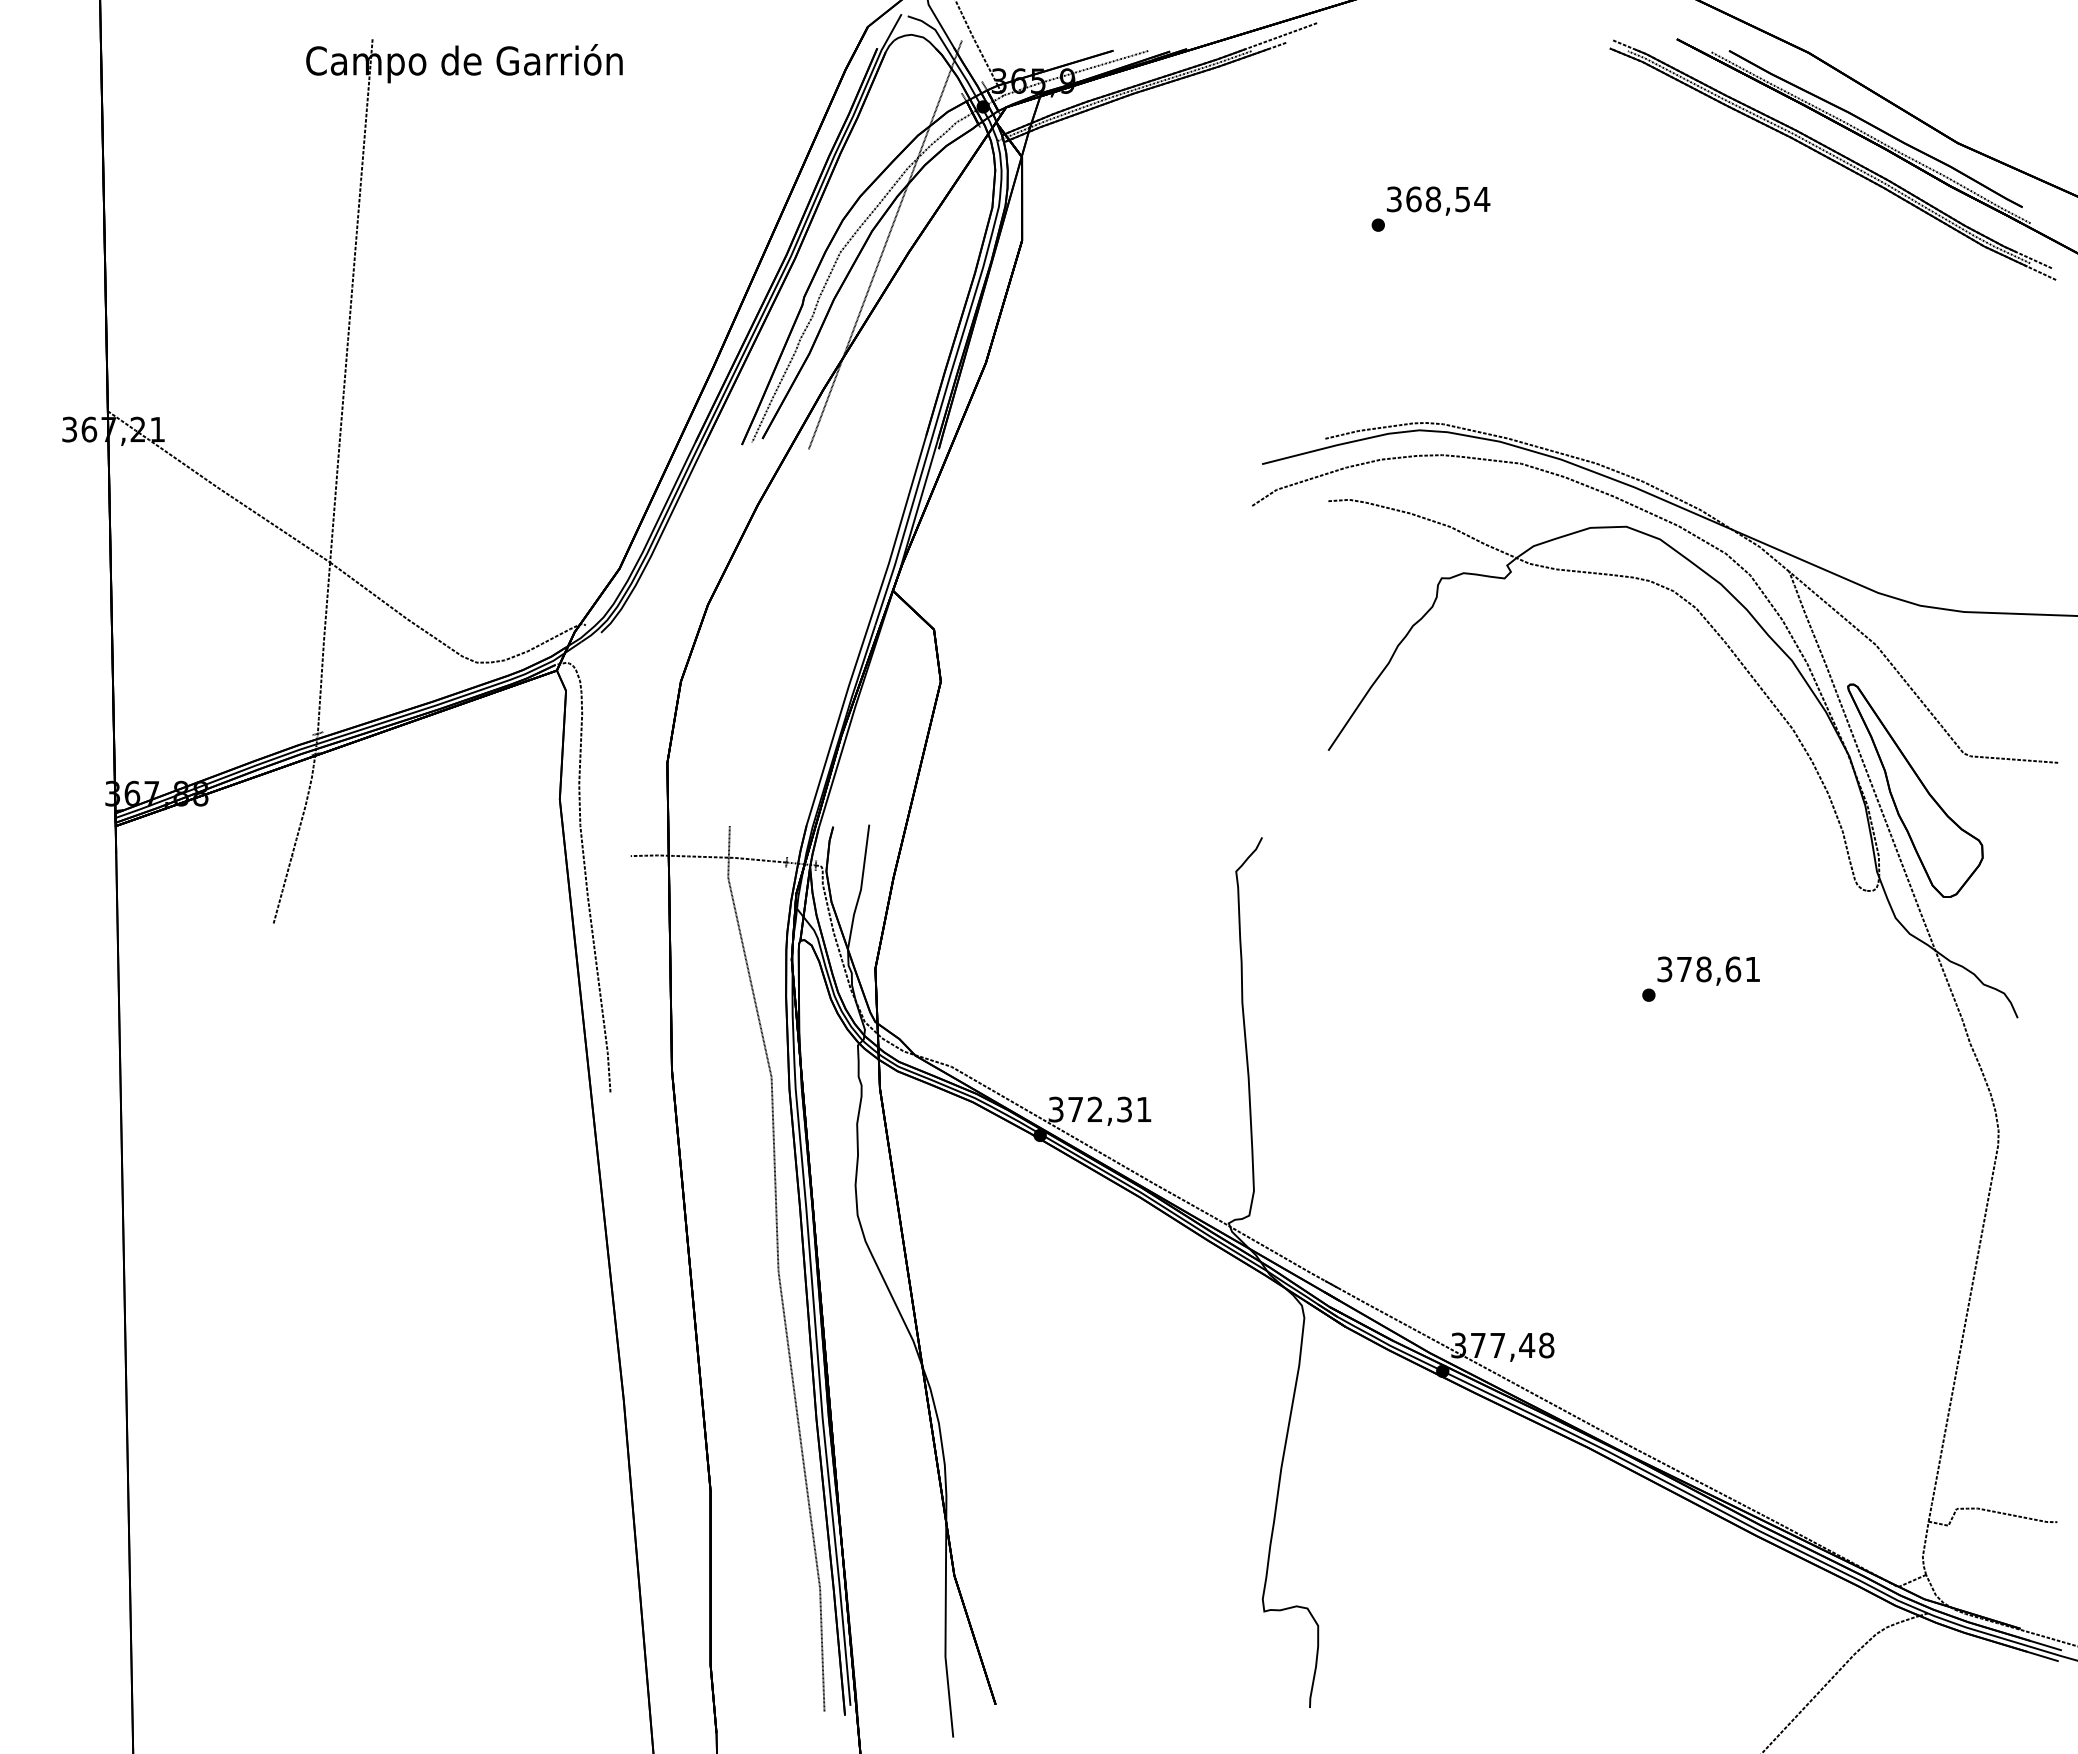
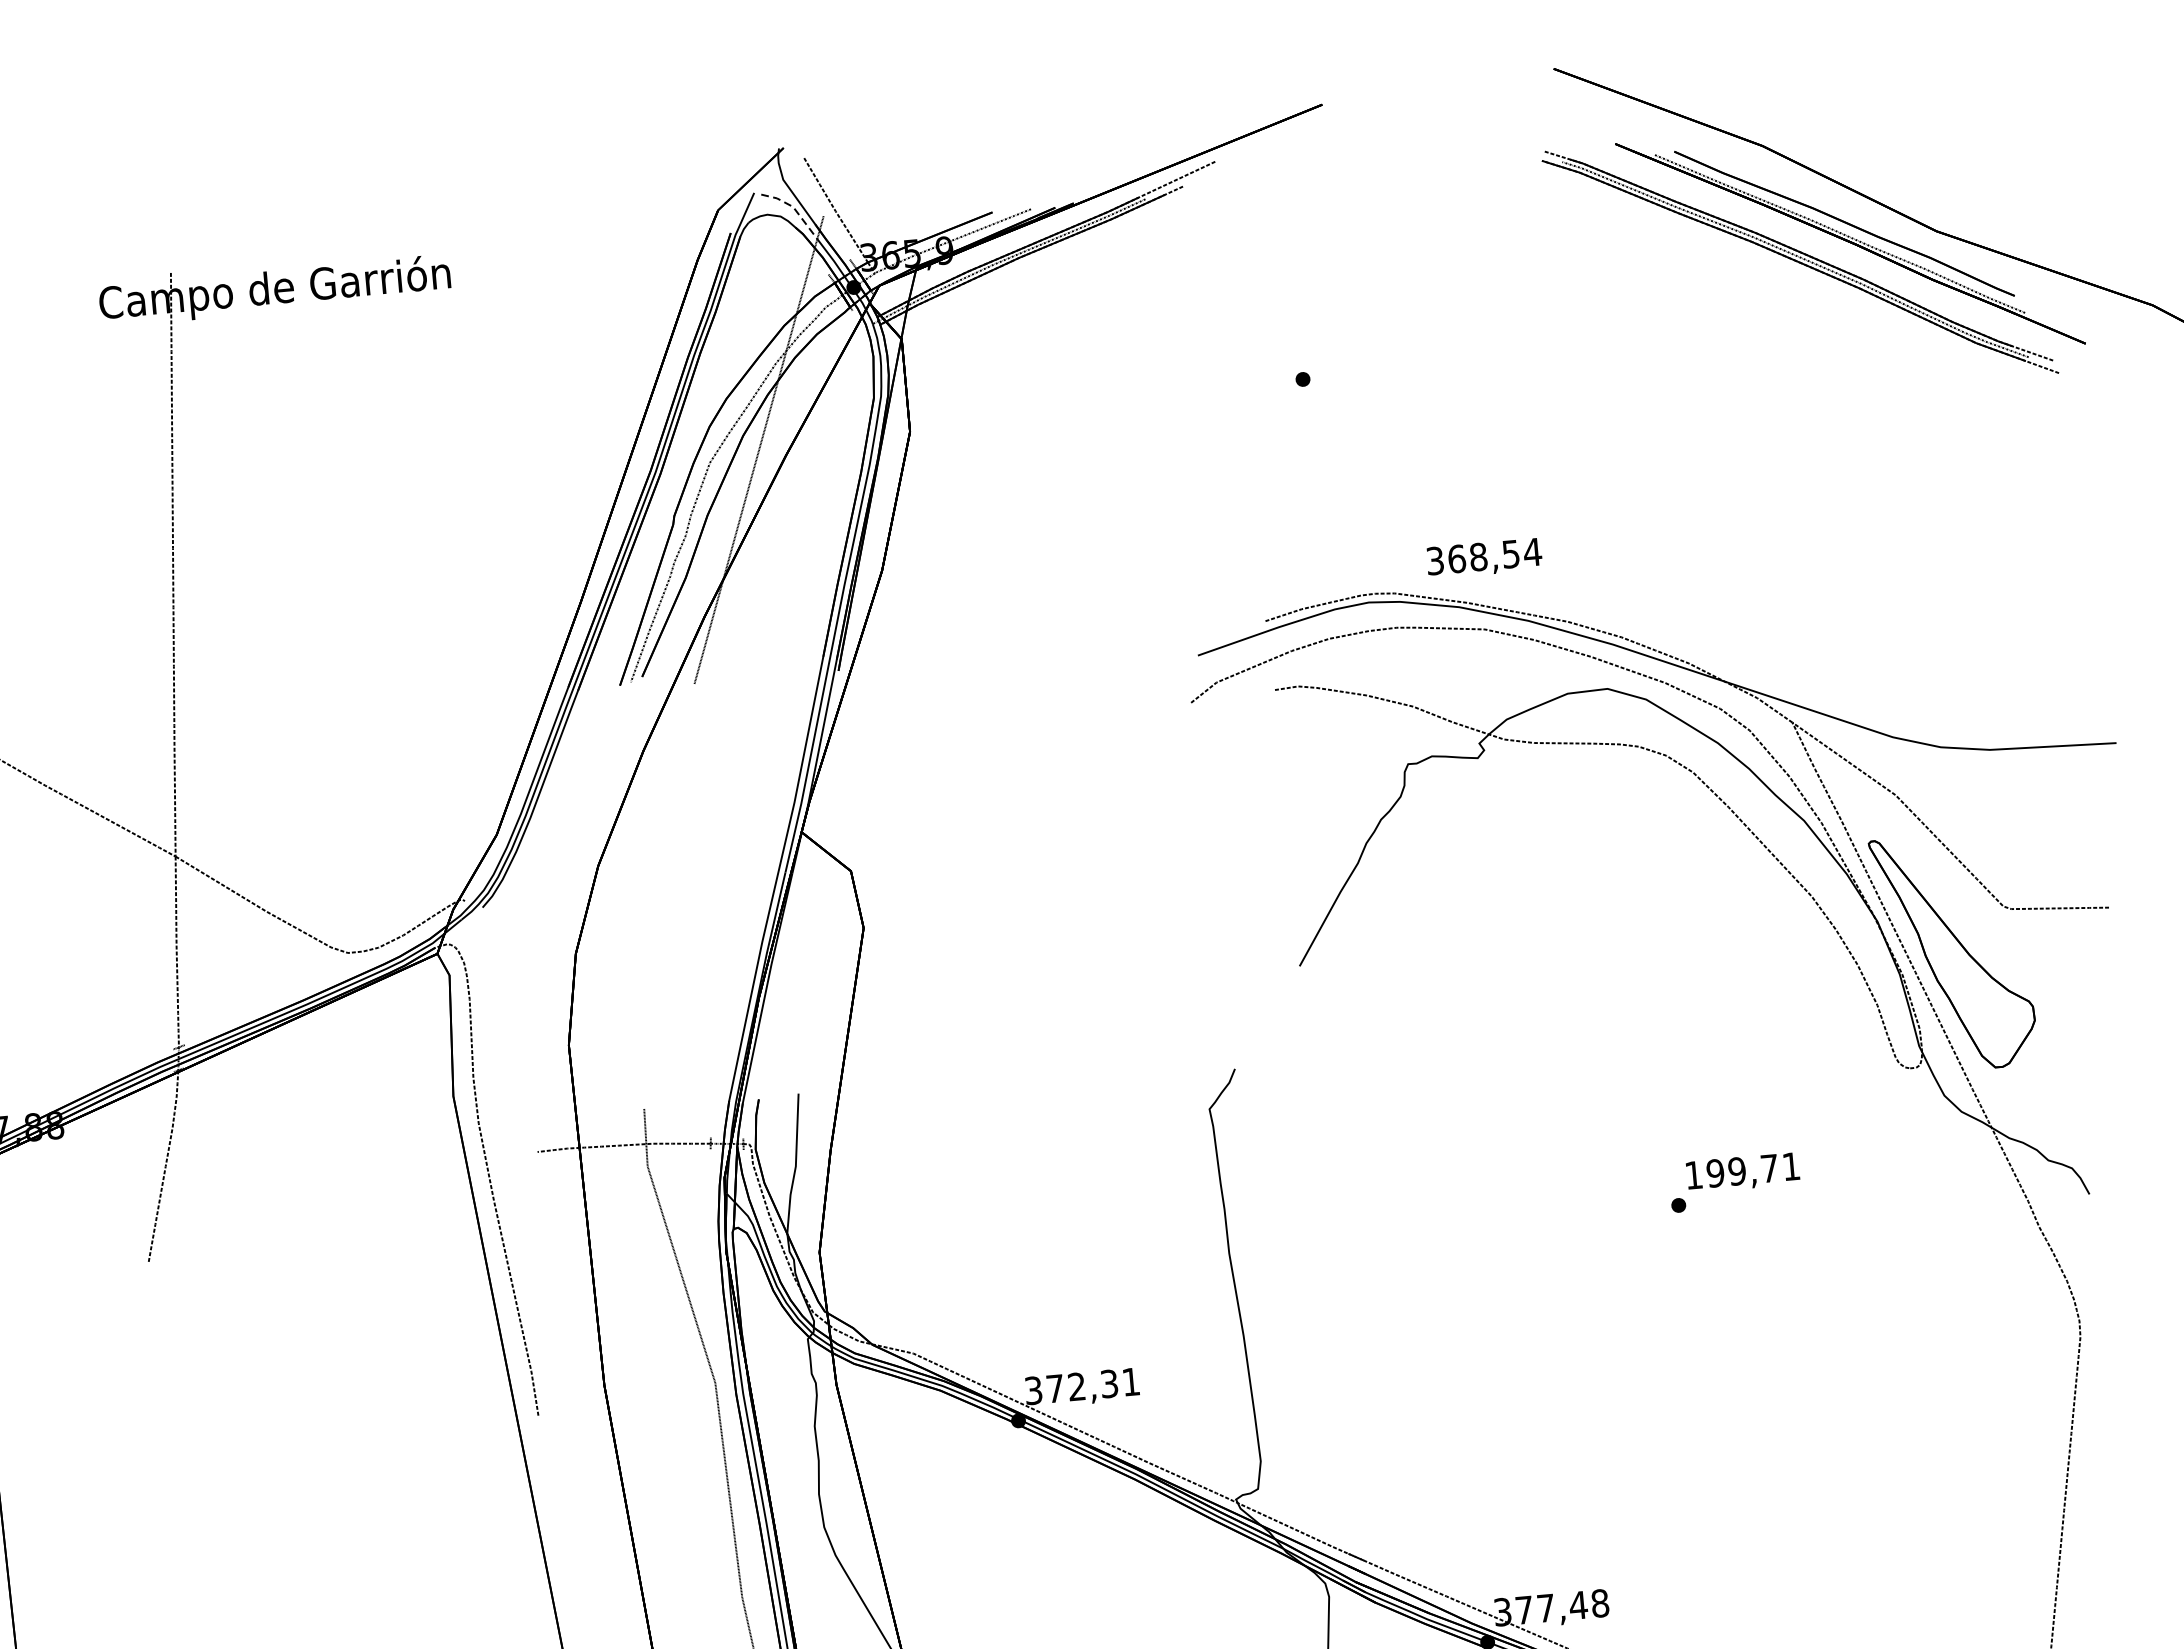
line: (936, 31) -> (794, 208), solid -> dashed
text: (1438, 200) -> (1484, 557), moved
text: (1699, 969) -> (1732, 1171), 378,61 -> 199,71

